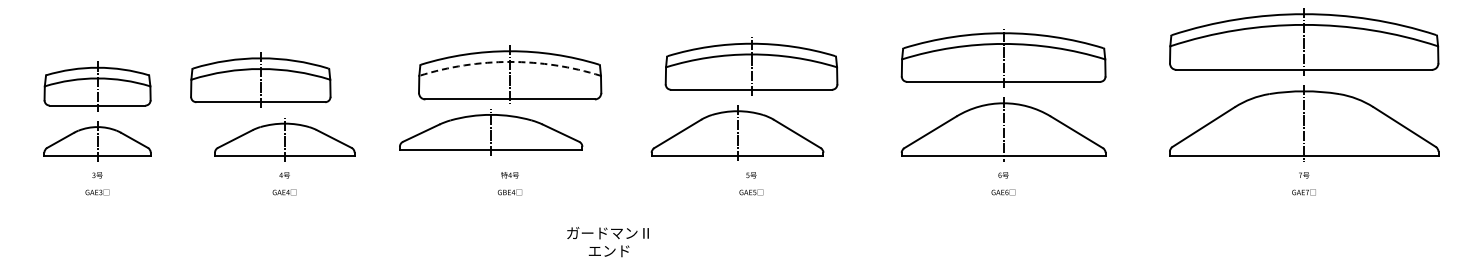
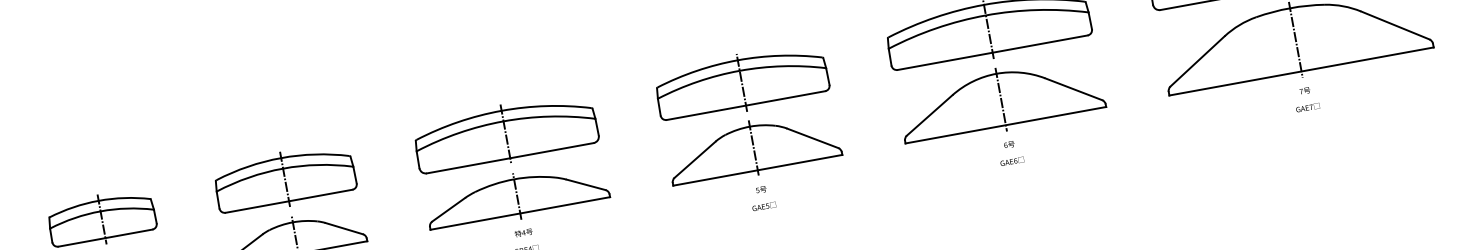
arc: (510, 61) -> (503, 120), dashed -> solid
part: (260, 79) -> (284, 178), moved
part: (491, 132) -> (517, 196), moved
part: (737, 132) -> (753, 147), moved

